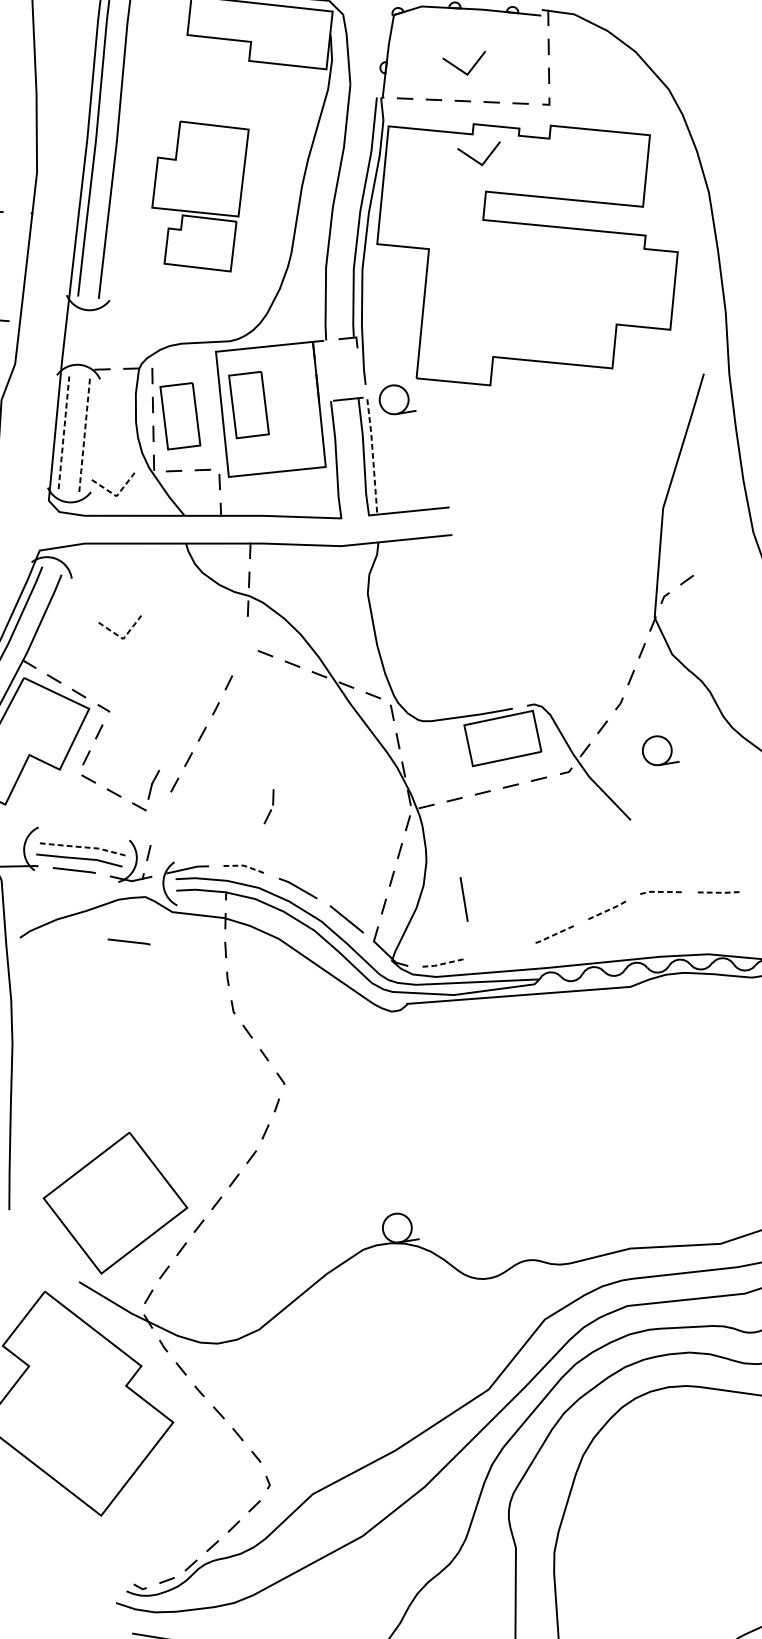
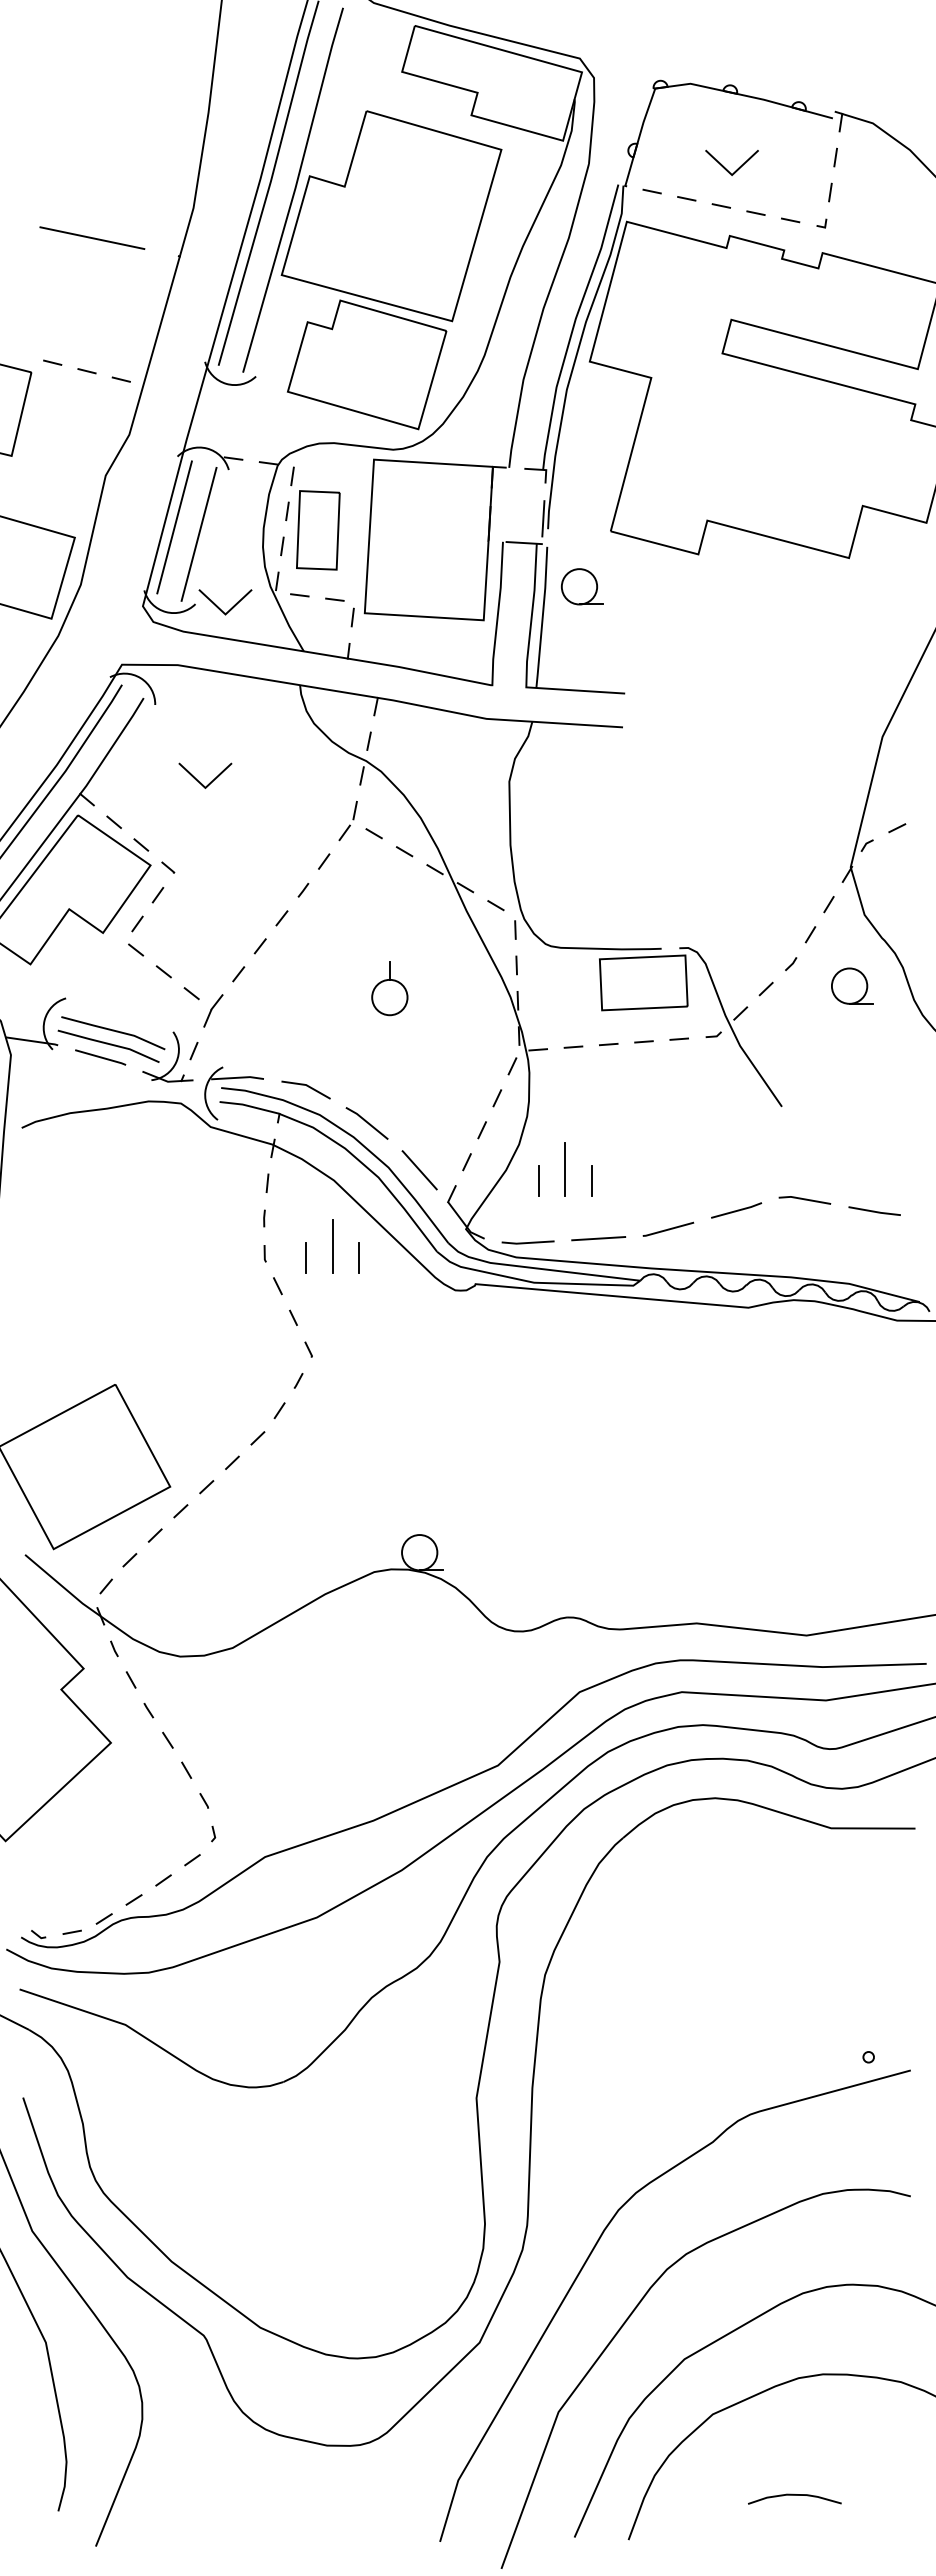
line: (475, 159) -> (725, 279), removed
part: (205, 196) -> (391, 270), size x1.67
line: (360, 376) -> (543, 518), added
part: (395, 399) -> (581, 586), moved
part: (249, 405) -> (403, 530), removed
line: (63, 432) -> (174, 526), dashed -> solid
line: (85, 435) -> (199, 534), dashed -> solid
line: (372, 456) -> (542, 617), dashed -> solid
line: (116, 496) -> (225, 614), dashed -> solid
line: (123, 638) -> (205, 787), dashed -> solid
part: (659, 749) -> (852, 985), moved
part: (298, 776) -> (389, 988), added
part: (153, 784) -> (213, 1010), moved
part: (268, 807) -> (347, 821), moved
line: (81, 847) -> (113, 1030), dashed -> solid
line: (245, 865) -> (307, 1085), dashed -> solid
line: (661, 892) -> (804, 1199), dashed -> solid
line: (720, 893) -> (875, 1212), dashed -> solid
line: (486, 904) -> (591, 1180), added
line: (608, 909) -> (737, 1210), dashed -> solid
line: (444, 911) -> (538, 1180), added
line: (554, 934) -> (667, 1229), dashed -> solid
line: (129, 941) -> (152, 1154), removed
line: (500, 950) -> (598, 1238), added
line: (444, 963) -> (528, 1242), dashed -> solid
line: (286, 991) -> (332, 1245), added
line: (309, 997) -> (359, 1257), added
line: (266, 1004) -> (306, 1257), added

